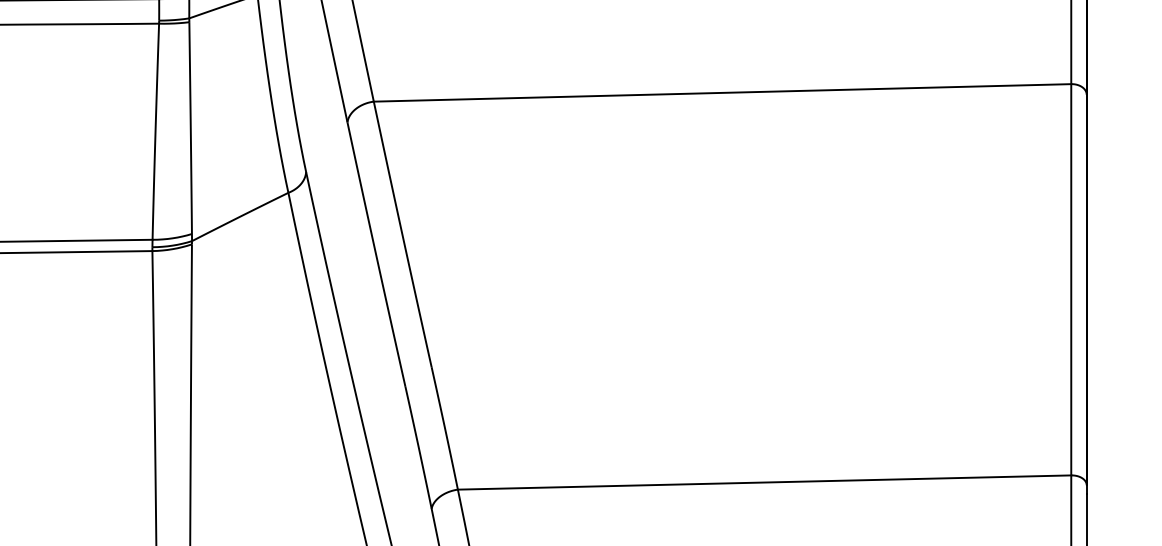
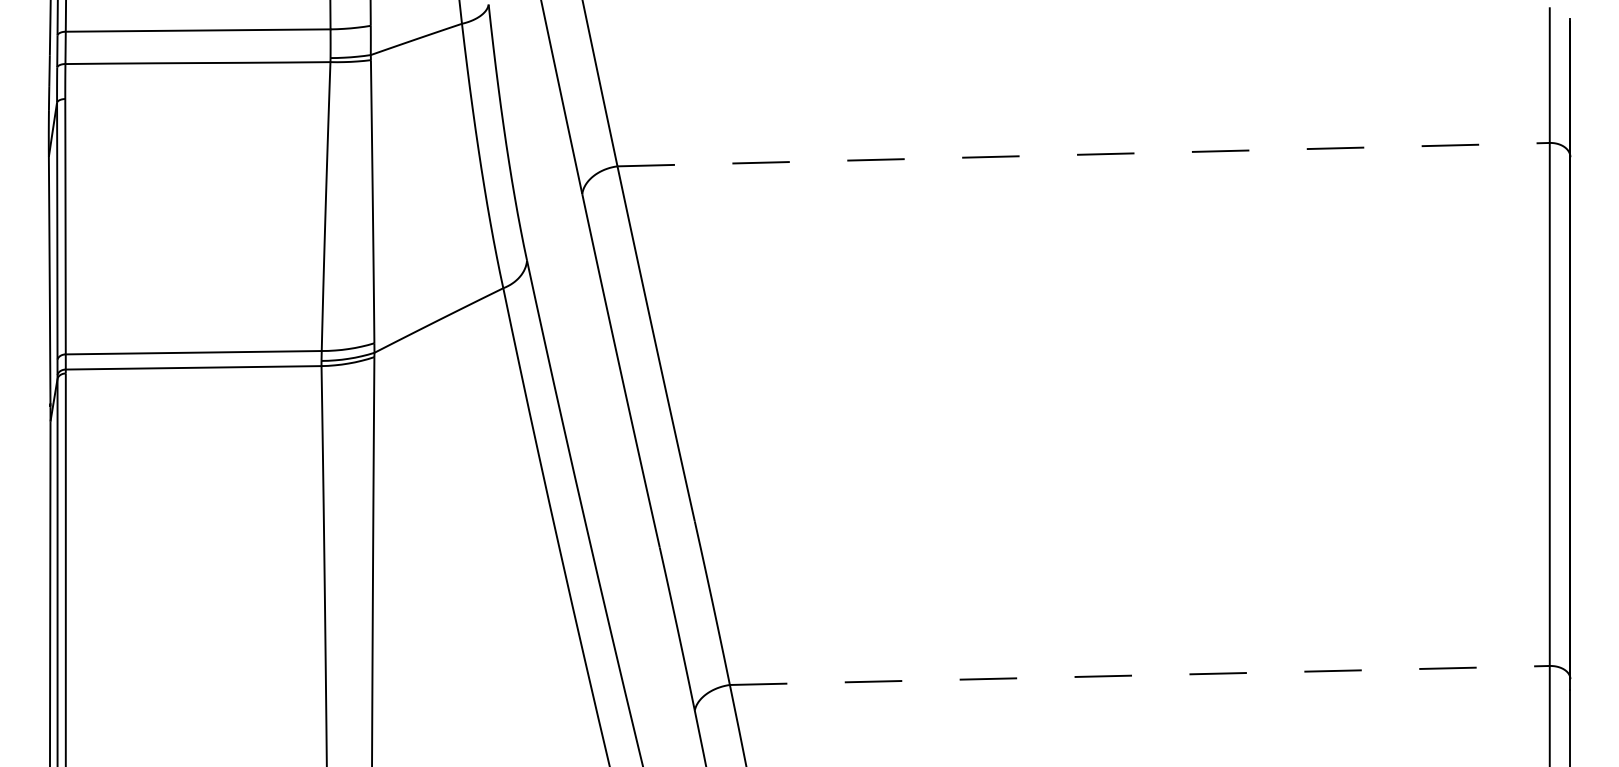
line: (723, 92) -> (1084, 154), solid -> dashed
line: (765, 482) -> (1140, 675), solid -> dashed

